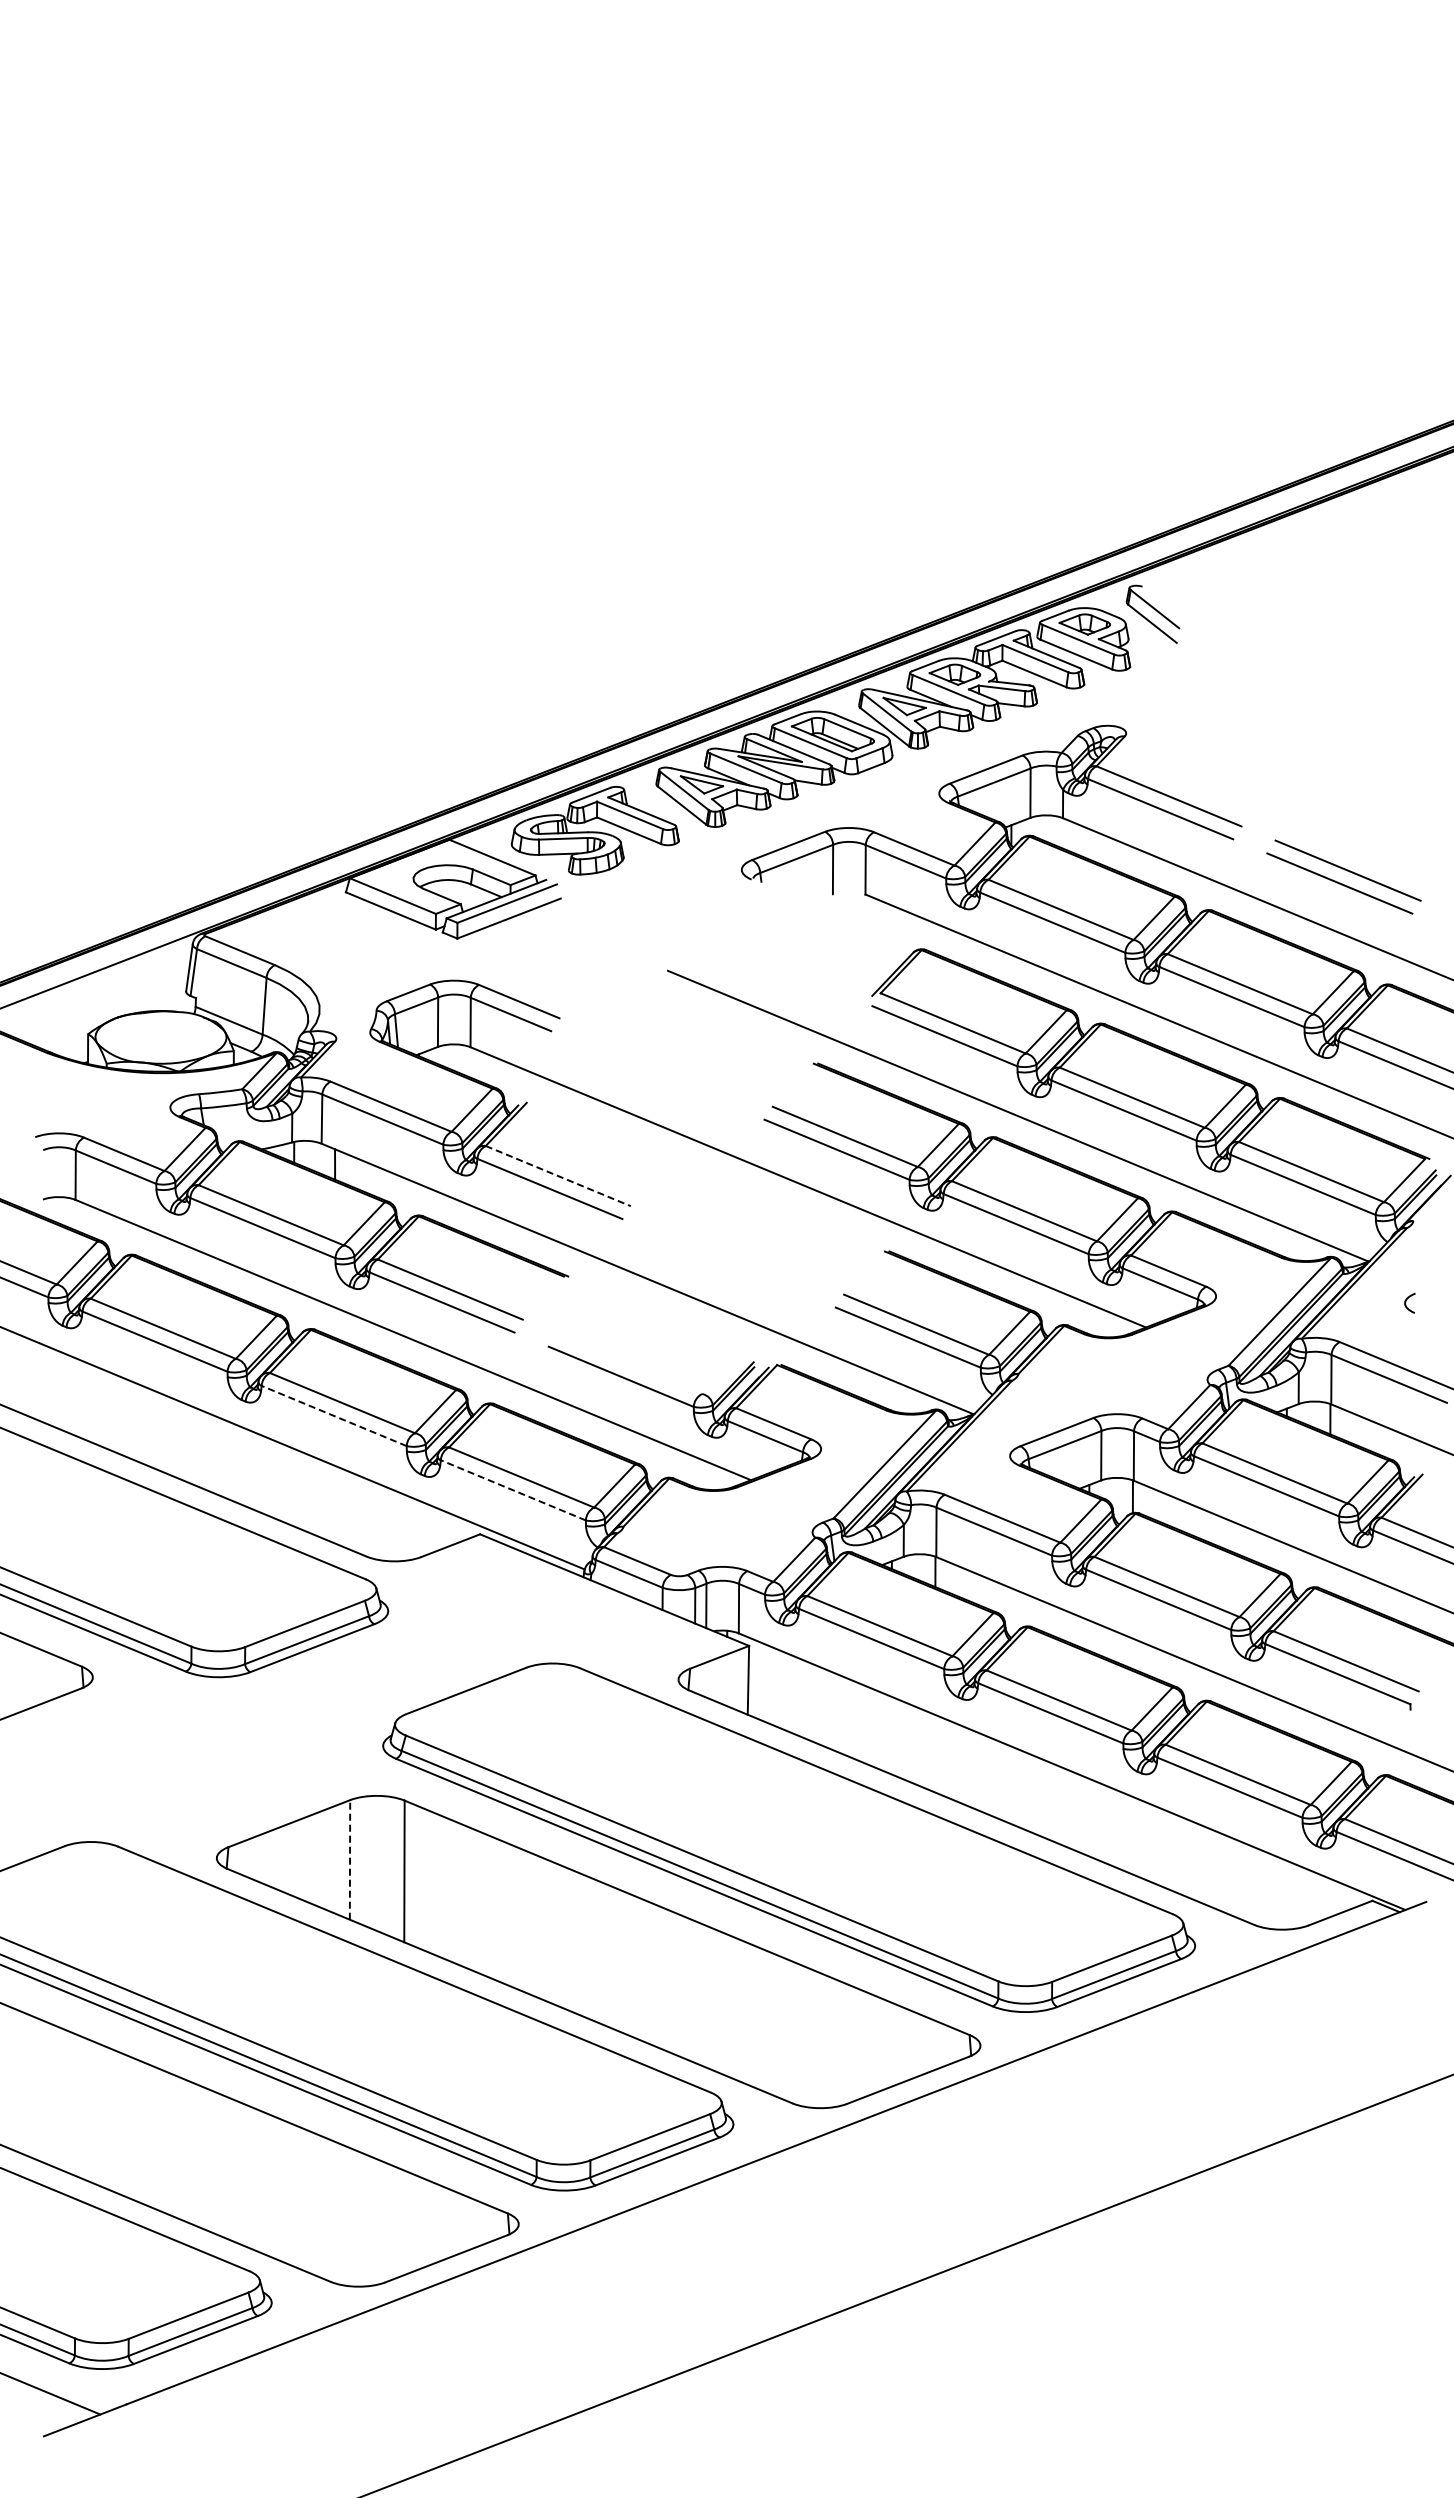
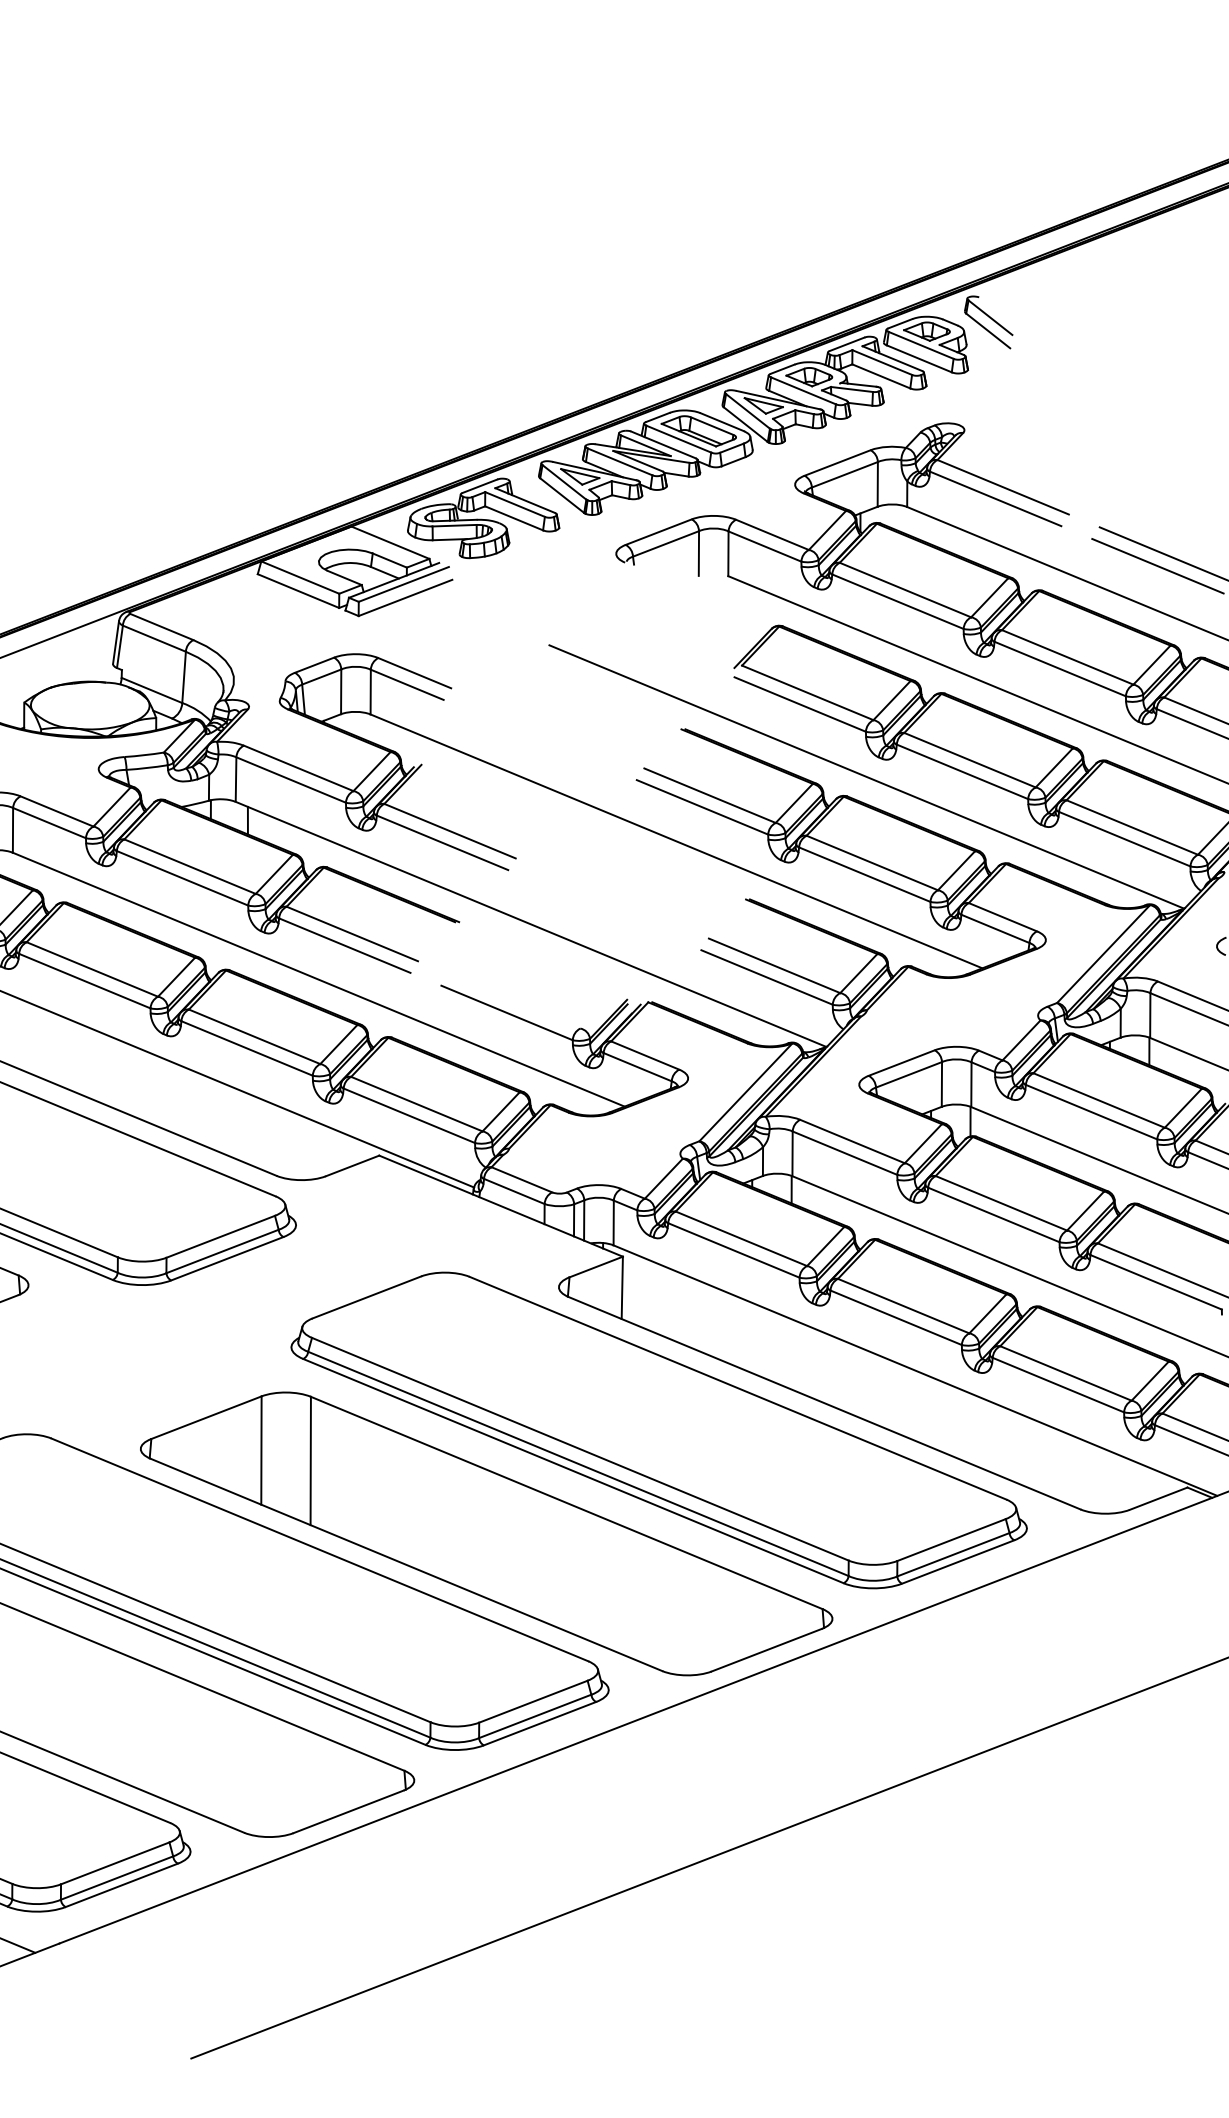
line: (558, 1176) -> (450, 831), dashed -> solid
line: (334, 1416) -> (247, 1048), dashed -> solid
line: (513, 1490) -> (409, 1115), dashed -> solid
line: (350, 1859) -> (261, 1450), dashed -> solid

